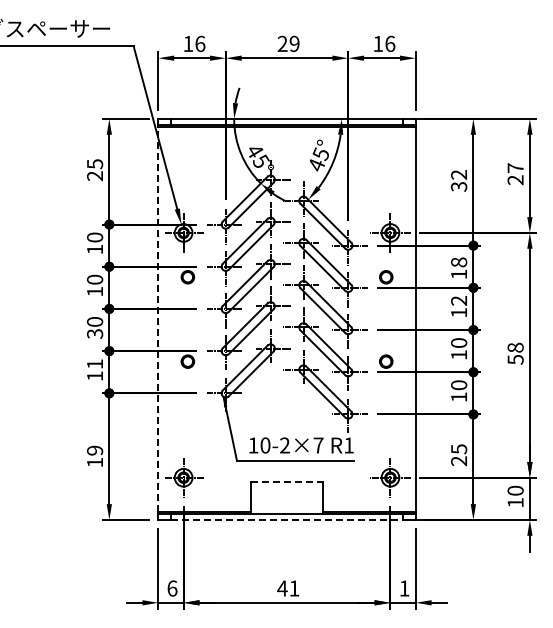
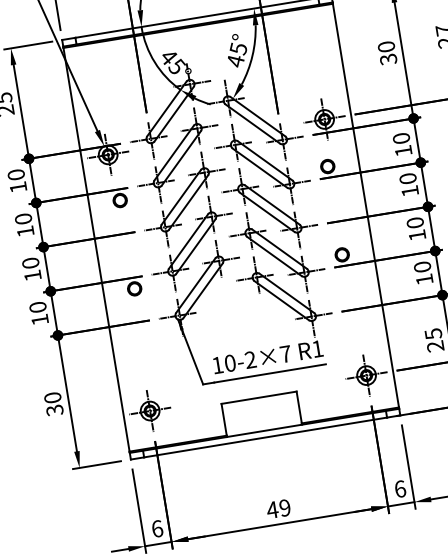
text: (459, 174) -> (386, 46), 32 -> 30
text: (458, 262) -> (400, 138), 18 -> 10
text: (459, 300) -> (408, 178), 12 -> 10
line: (158, 319) -> (96, 249), dashed -> solid
text: (95, 333) -> (33, 275), 30 -> 10
text: (95, 363) -> (38, 306), 11 -> 10
text: (95, 456) -> (54, 403), 19 -> 30
line: (287, 481) -> (259, 397), dashed -> solid
line: (287, 519) -> (265, 436), dashed -> solid
text: (294, 588) -> (285, 507), 41 -> 49
text: (404, 588) -> (400, 489), 1 -> 6

